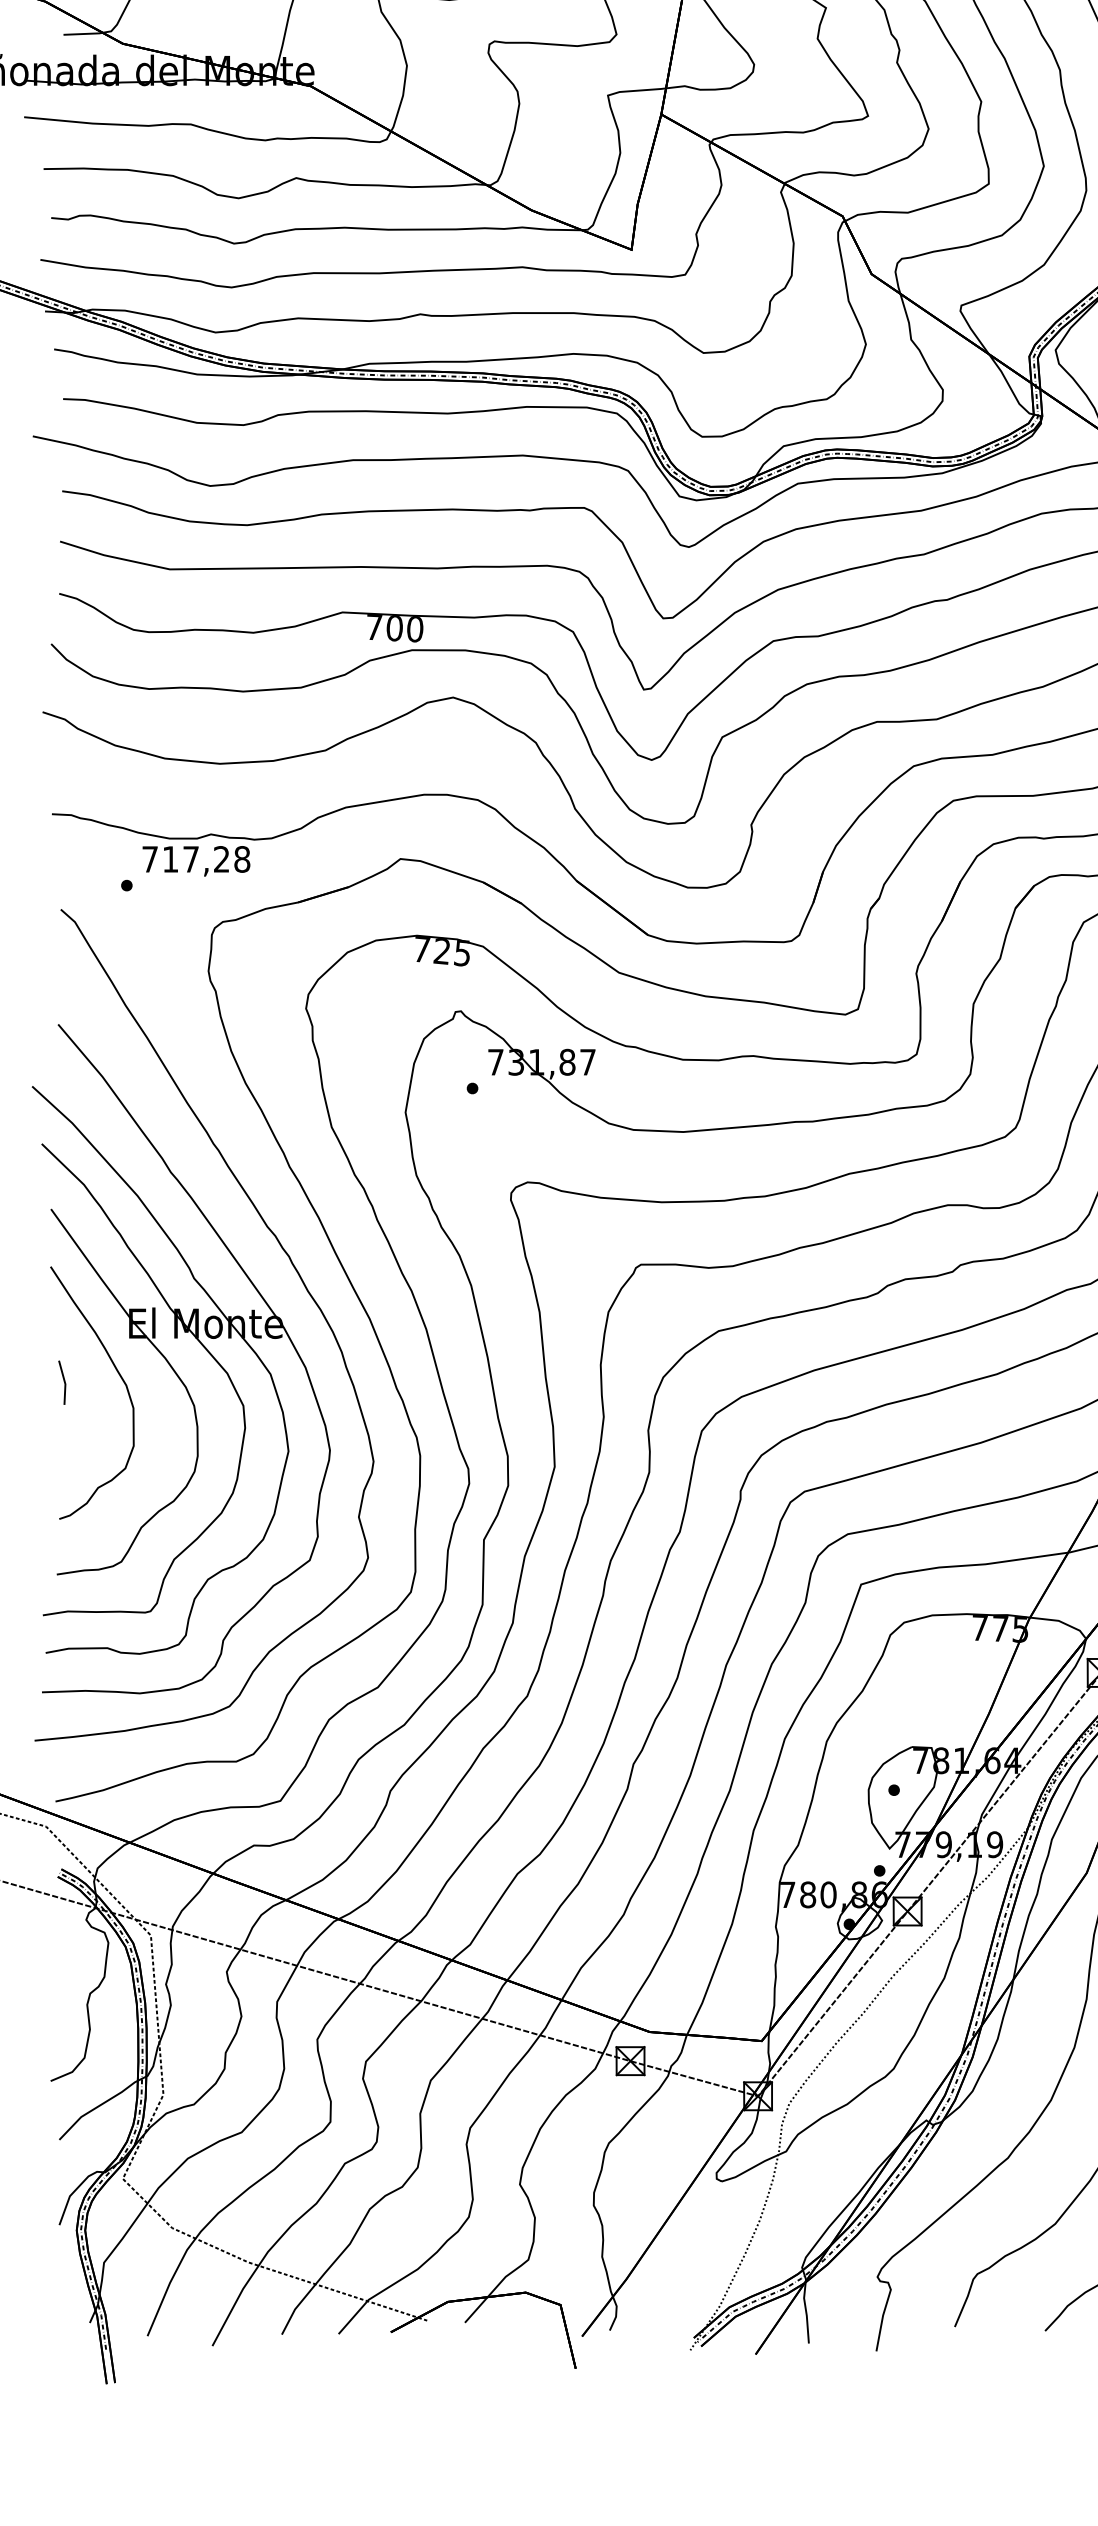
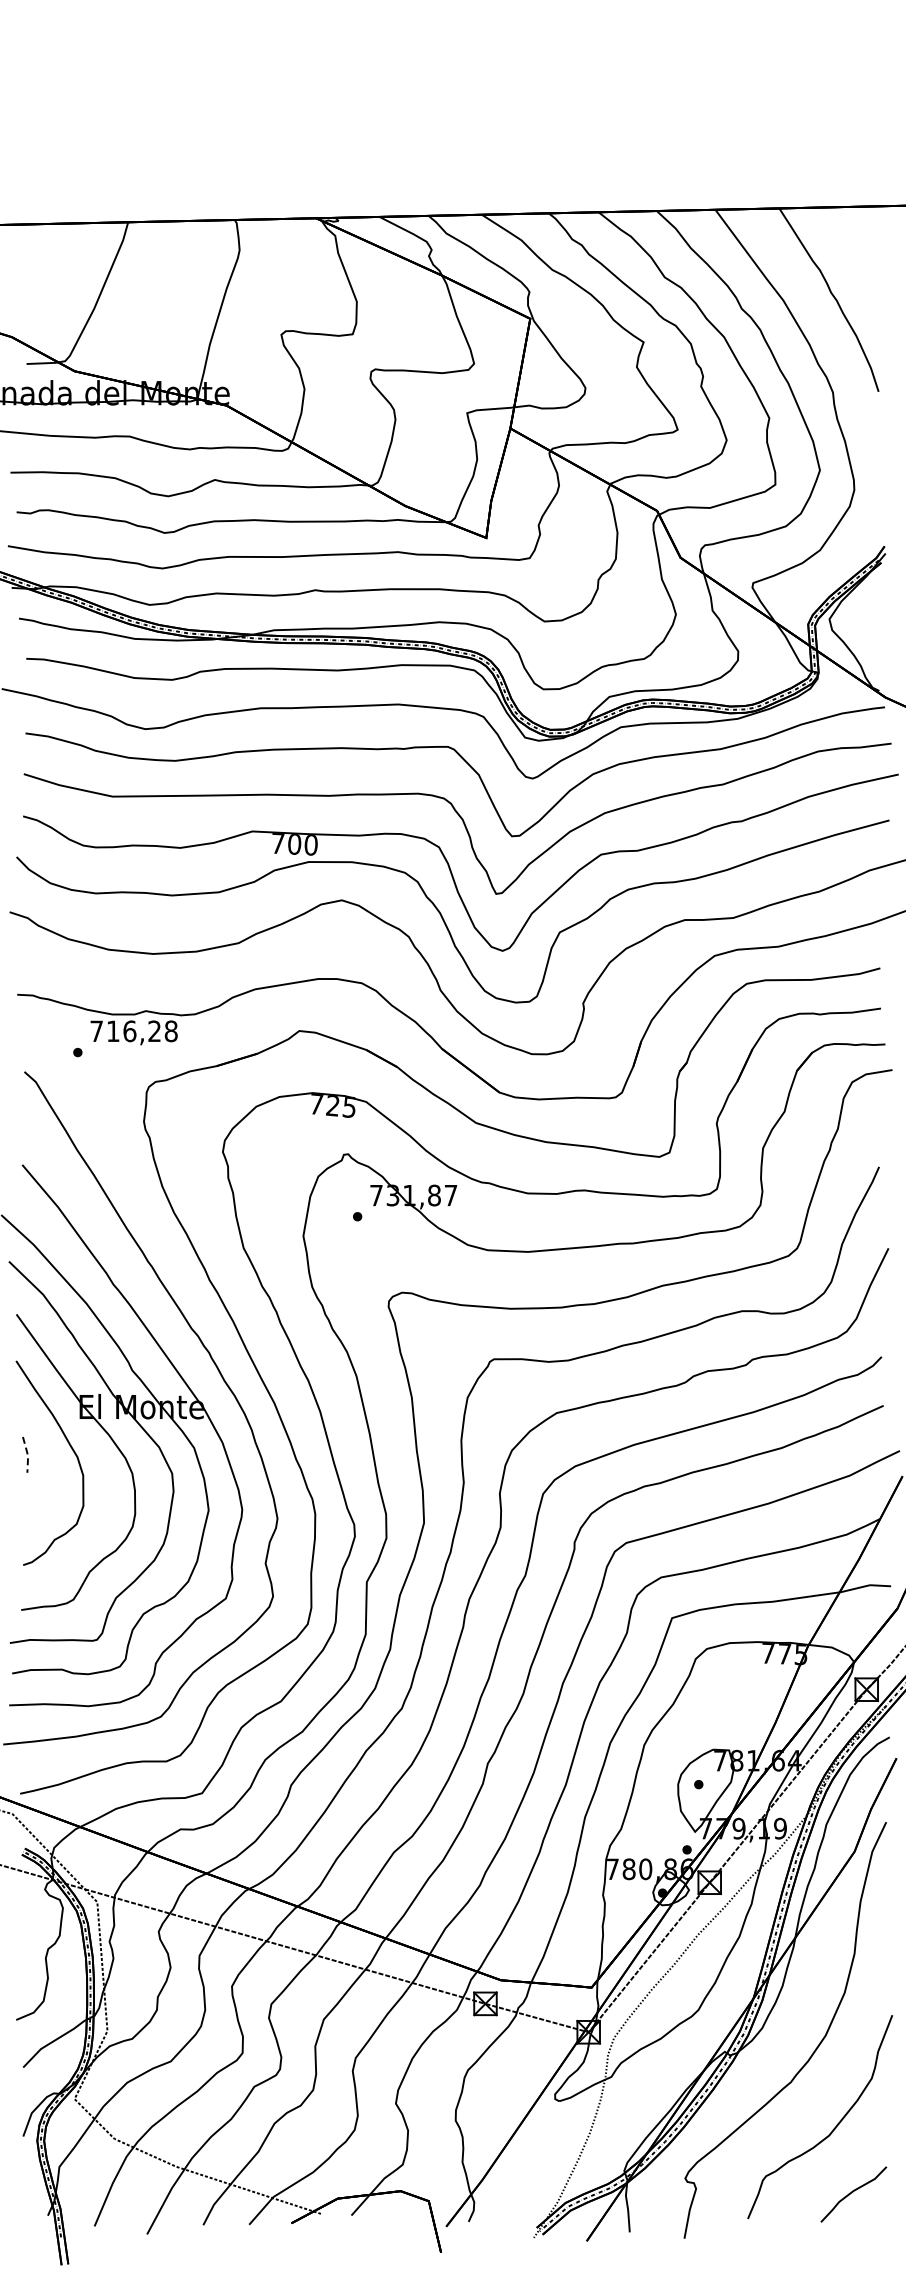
text: (190, 859) -> (129, 1031), 717,28 -> 716,28
line: (64, 1383) -> (27, 1455), solid -> dashed

